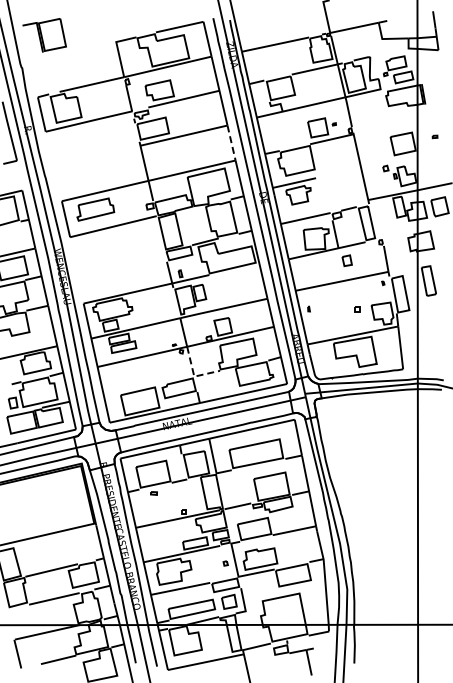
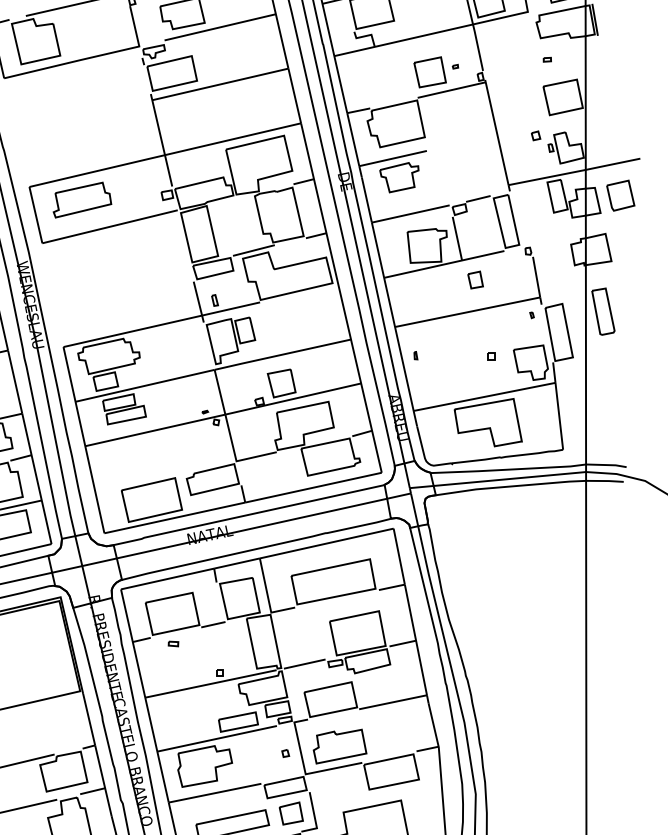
part: (434, 136) -> (546, 59), moved
line: (231, 143) -> (294, 96), dashed -> solid
line: (194, 375) -> (236, 459), dashed -> solid

